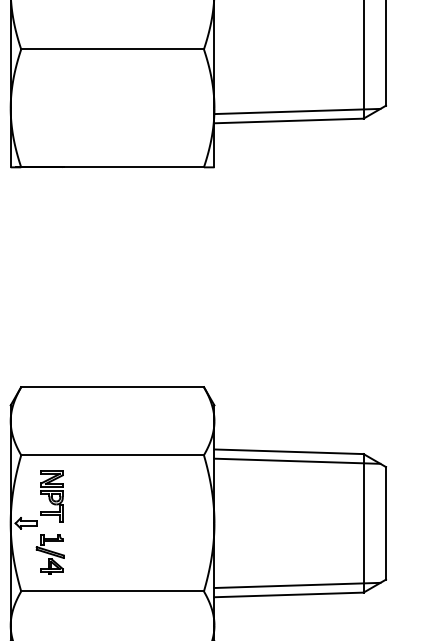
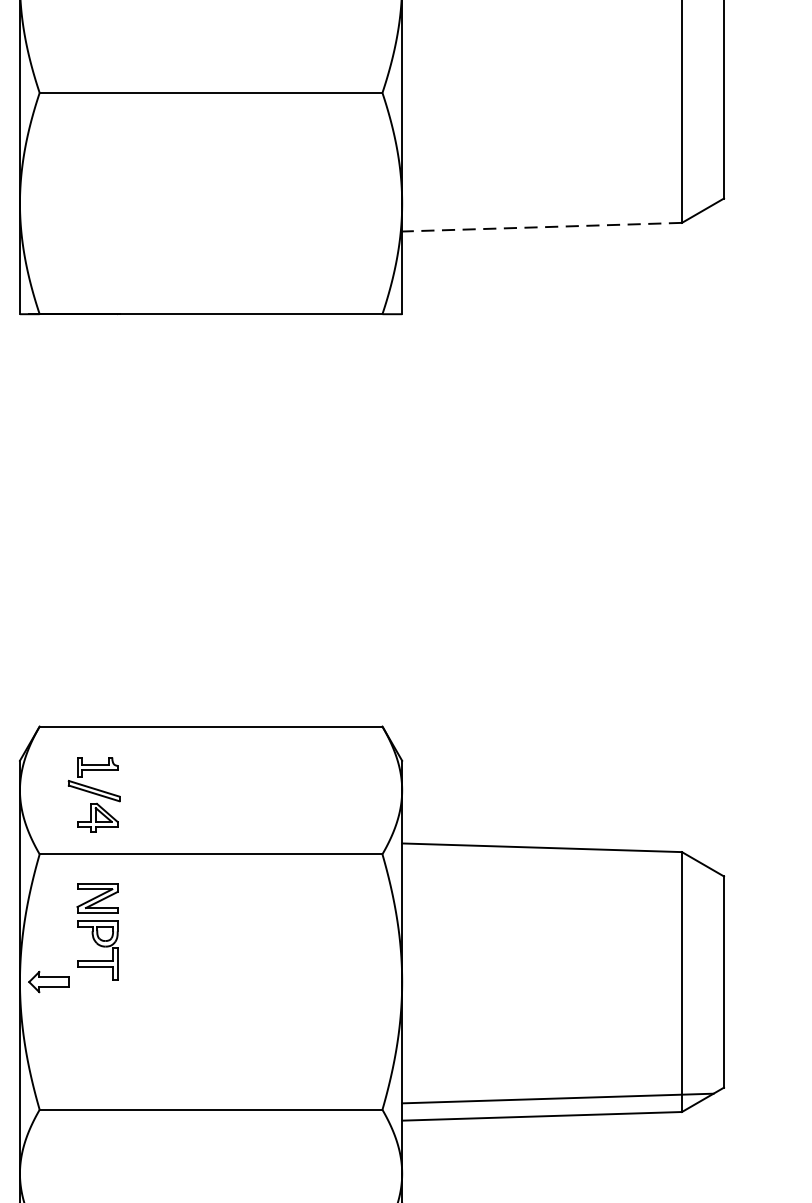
line: (297, 111) -> (557, 209), removed
line: (289, 120) -> (542, 226), solid -> dashed
line: (297, 460) -> (557, 864), removed
part: (49, 554) -> (92, 794), moved

